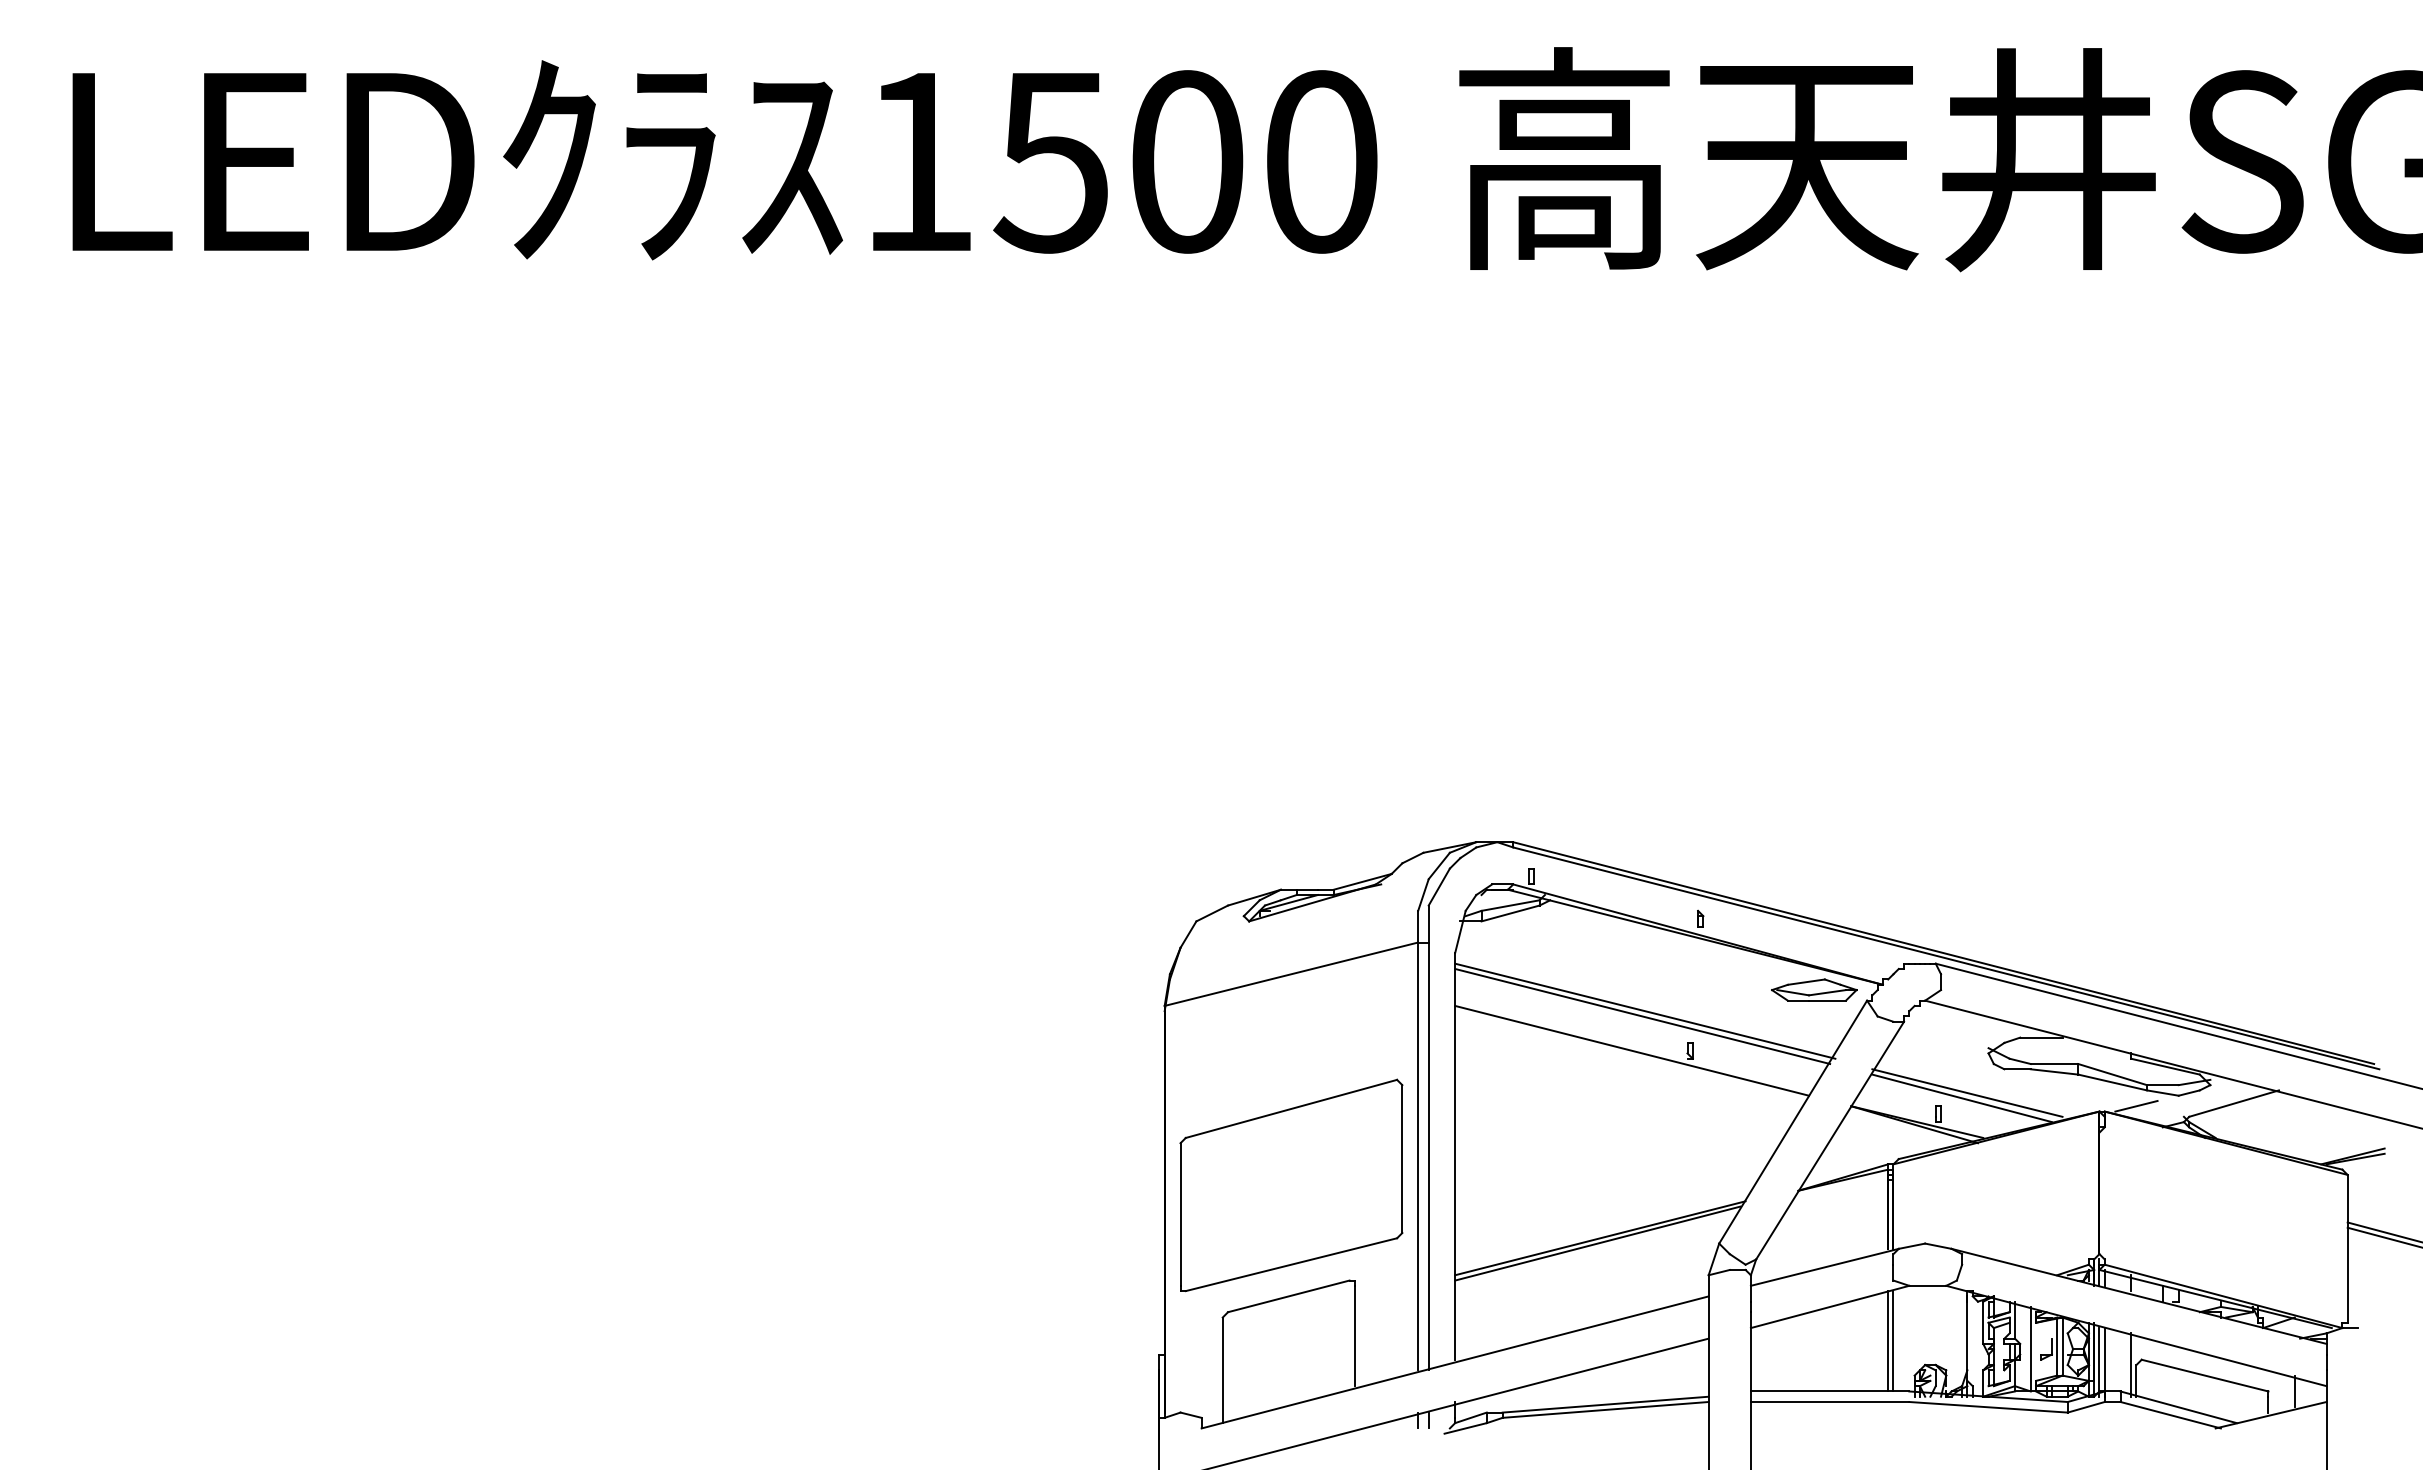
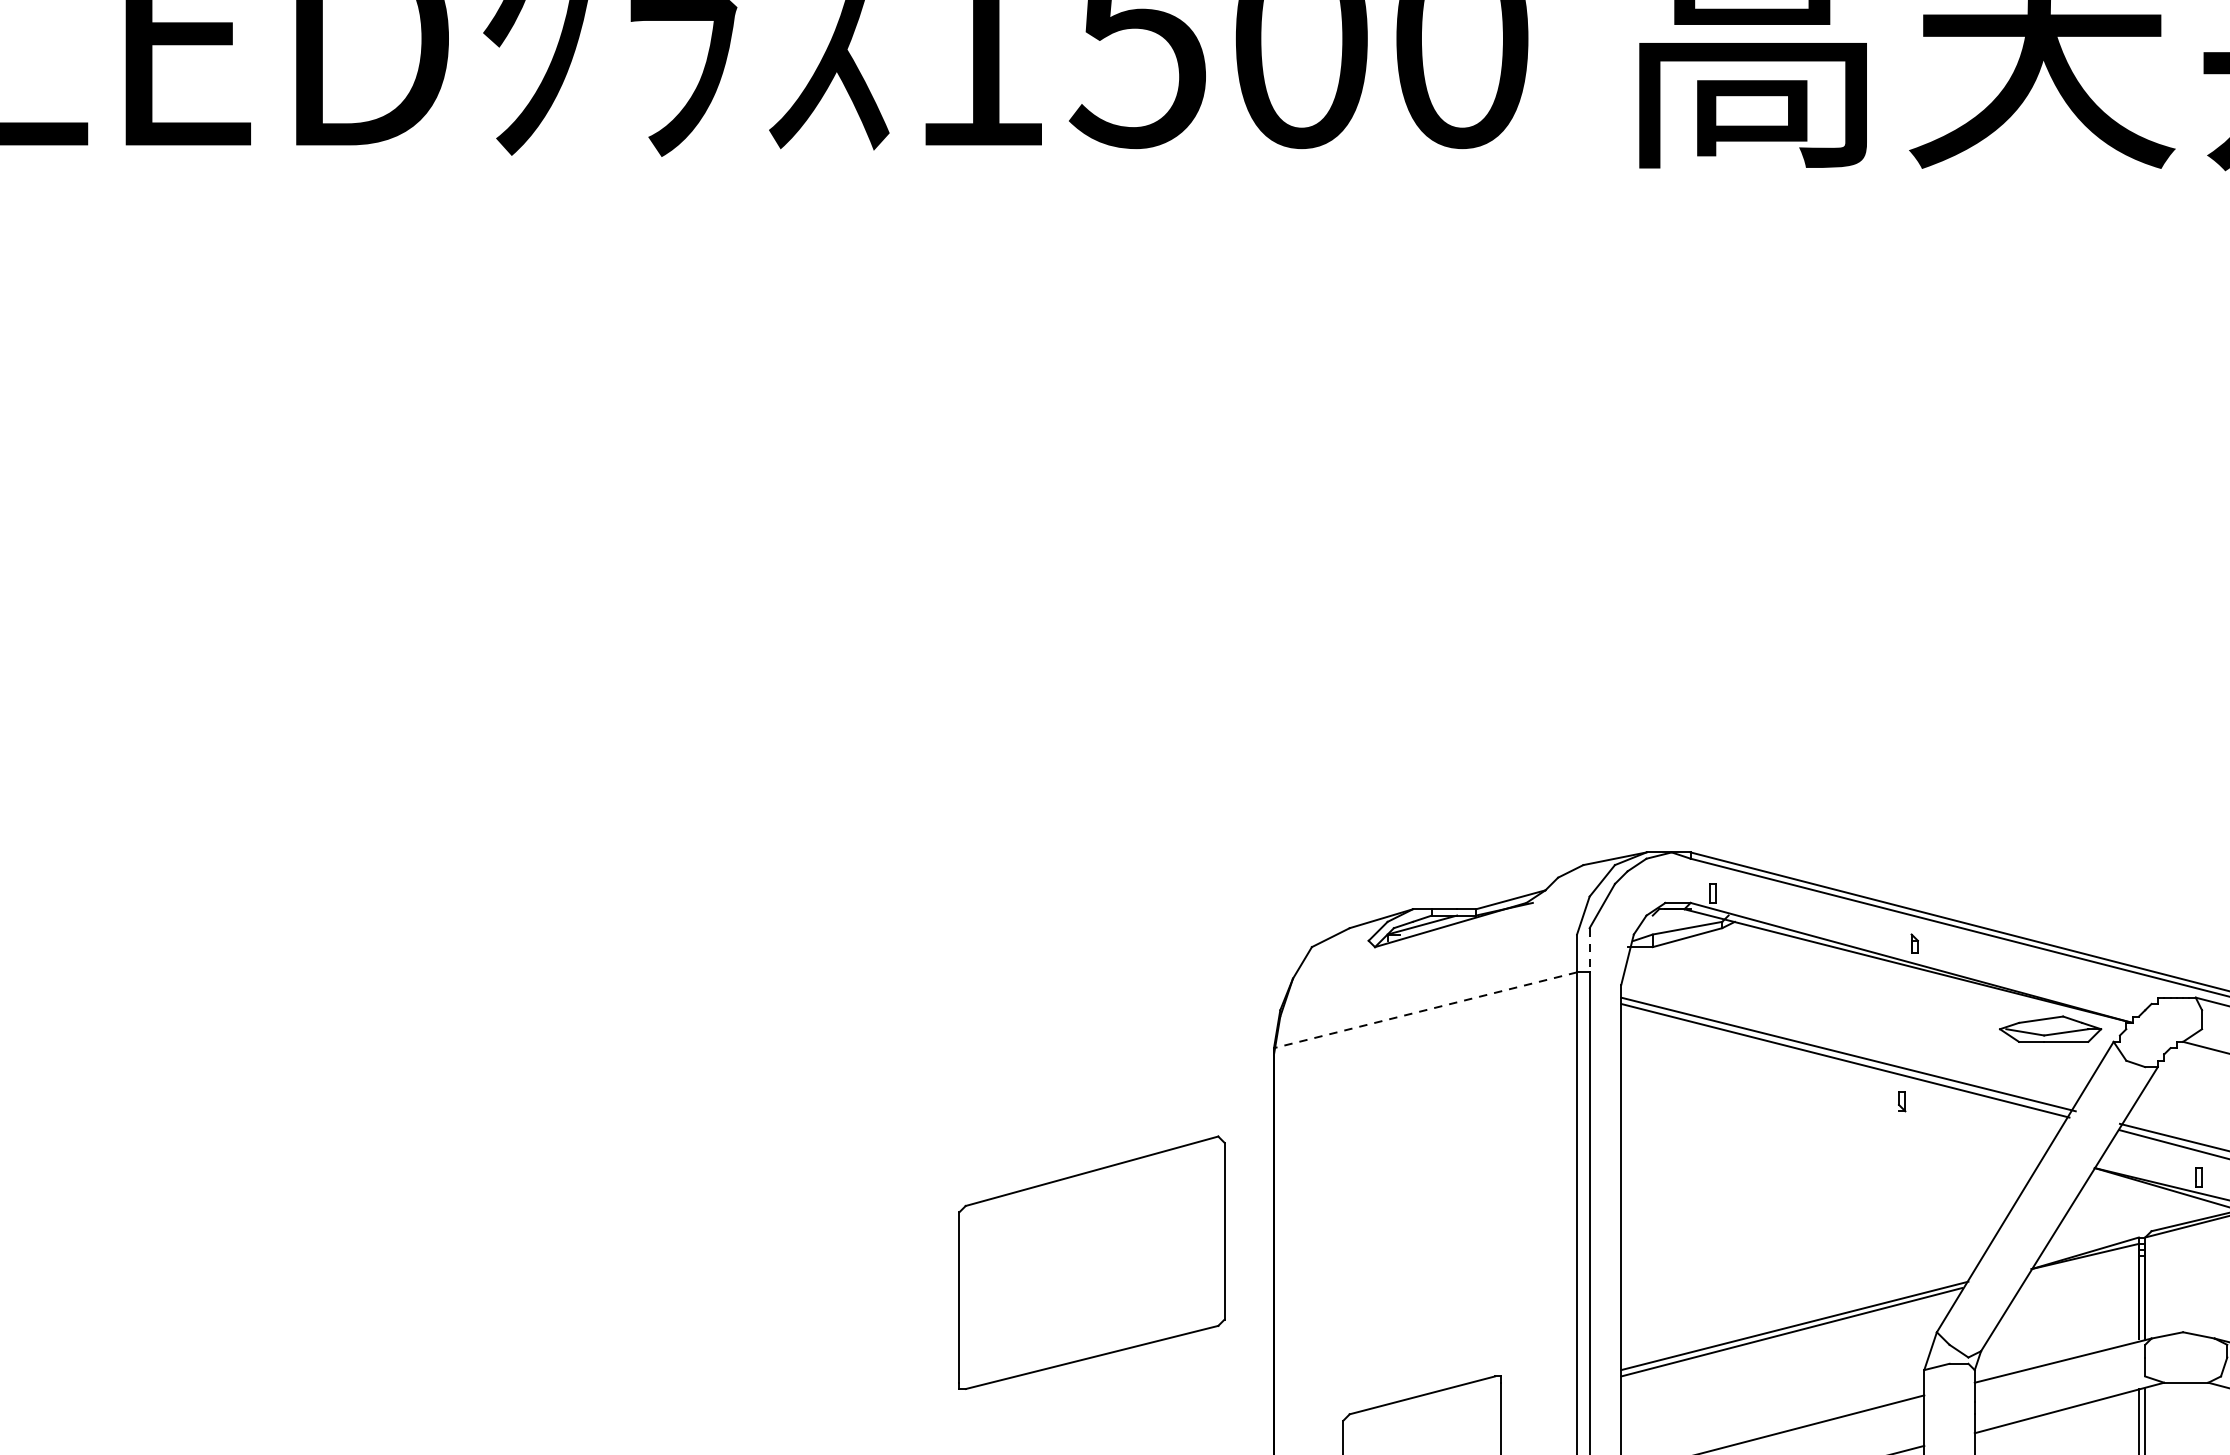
line: (1428, 924) -> (1589, 950), solid -> dashed
line: (1291, 974) -> (1425, 1010), solid -> dashed
line: (1632, 1050) -> (1833, 1101), removed
part: (1291, 1185) -> (1092, 1262), moved

